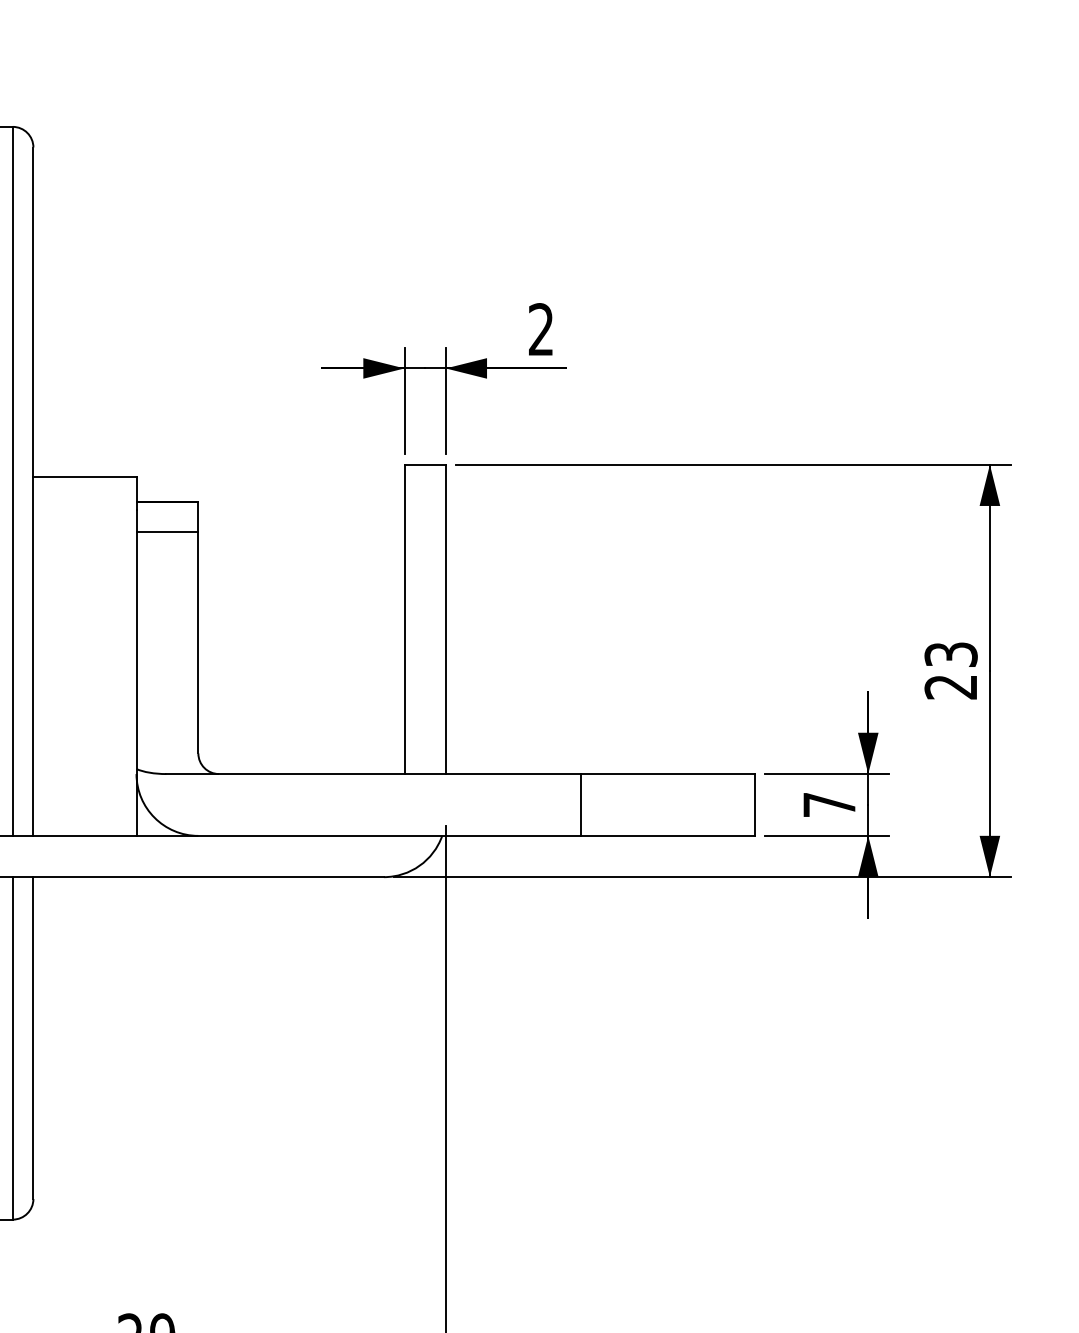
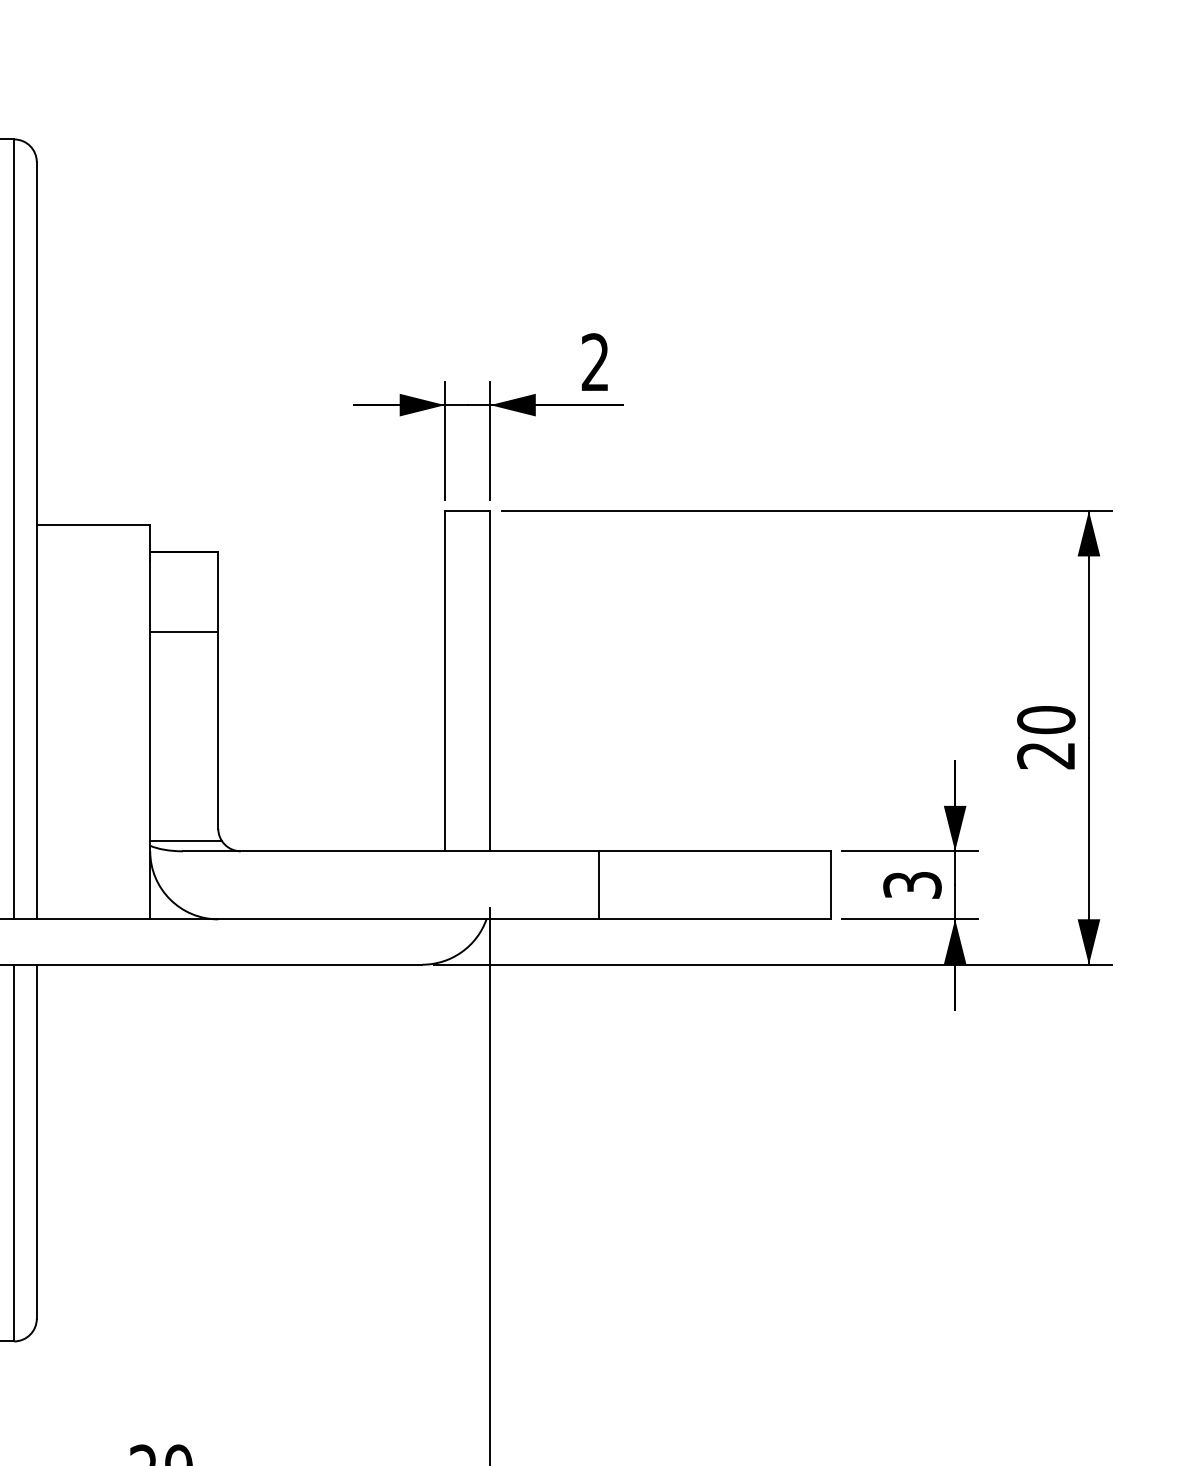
line: (167, 532) -> (184, 632), moved
text: (950, 654) -> (1045, 719), 23 -> 20
line: (168, 764) -> (185, 840), added
line: (580, 804) -> (599, 884), moved
text: (829, 804) -> (912, 884), 7 -> 3

